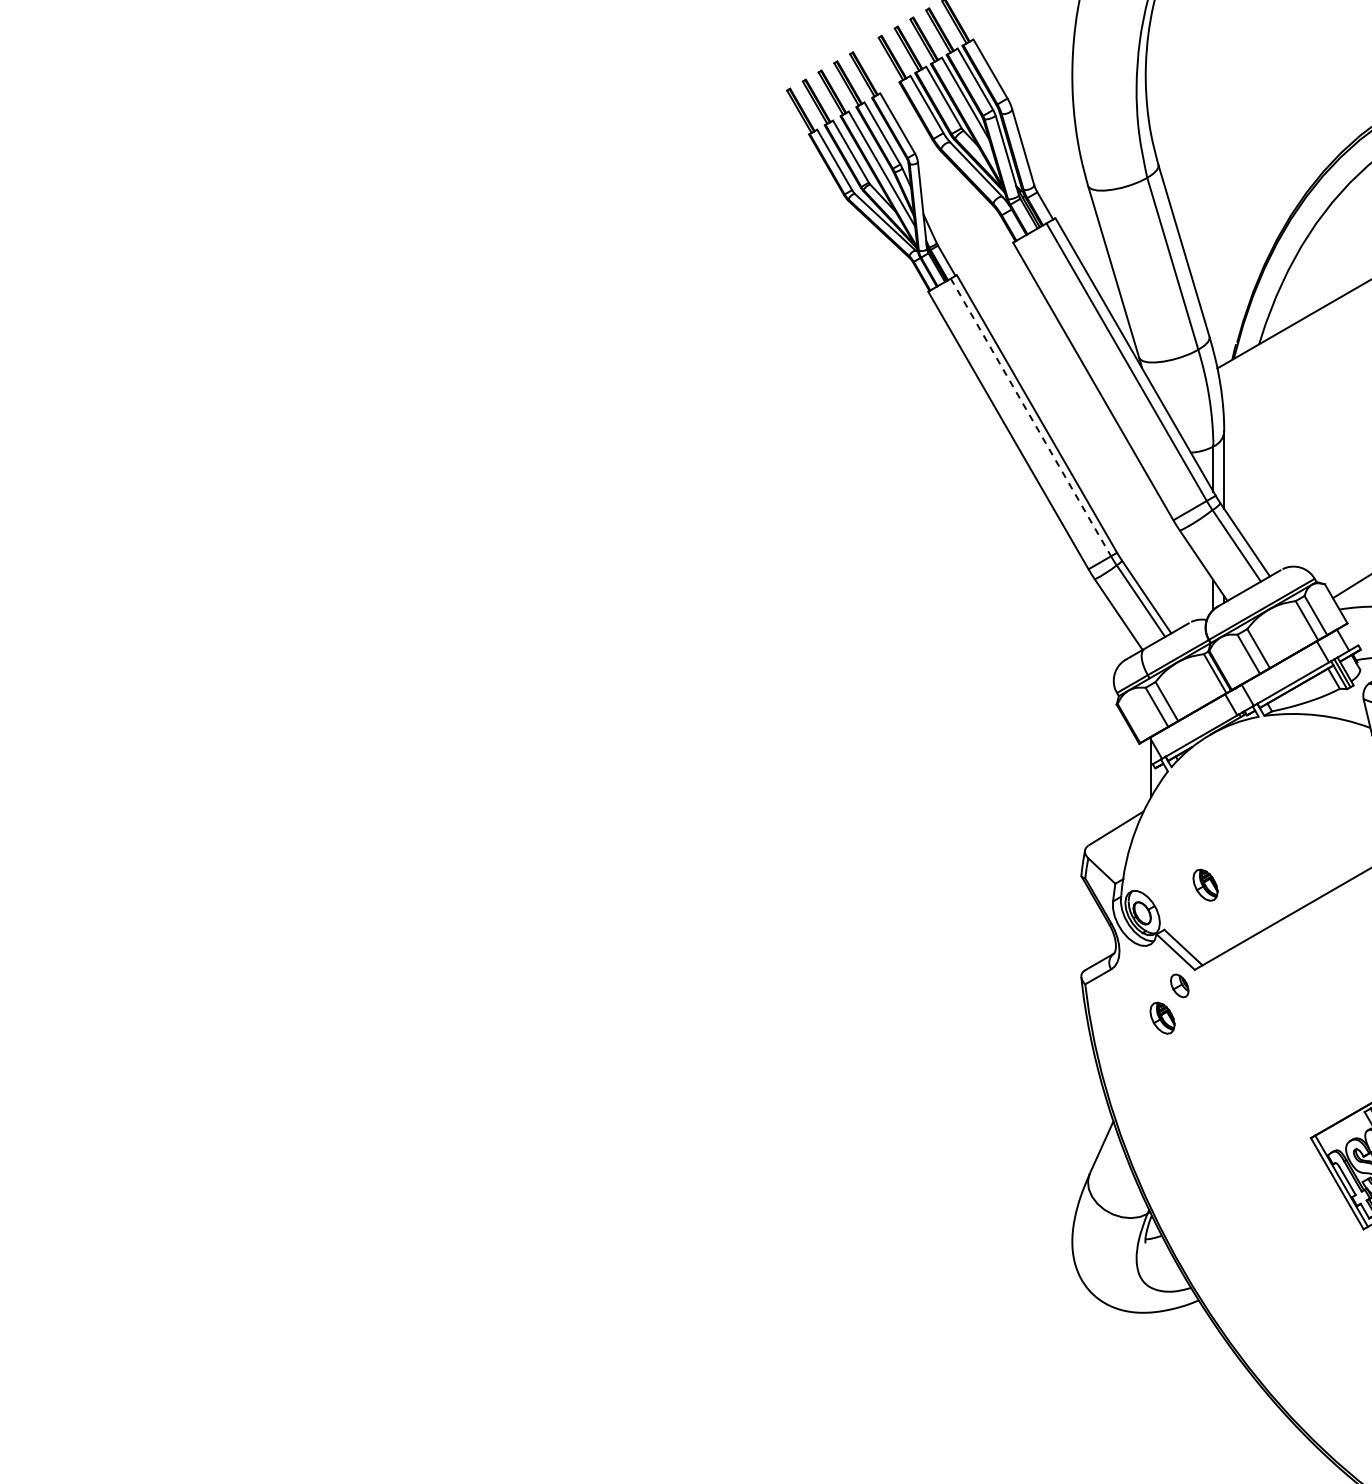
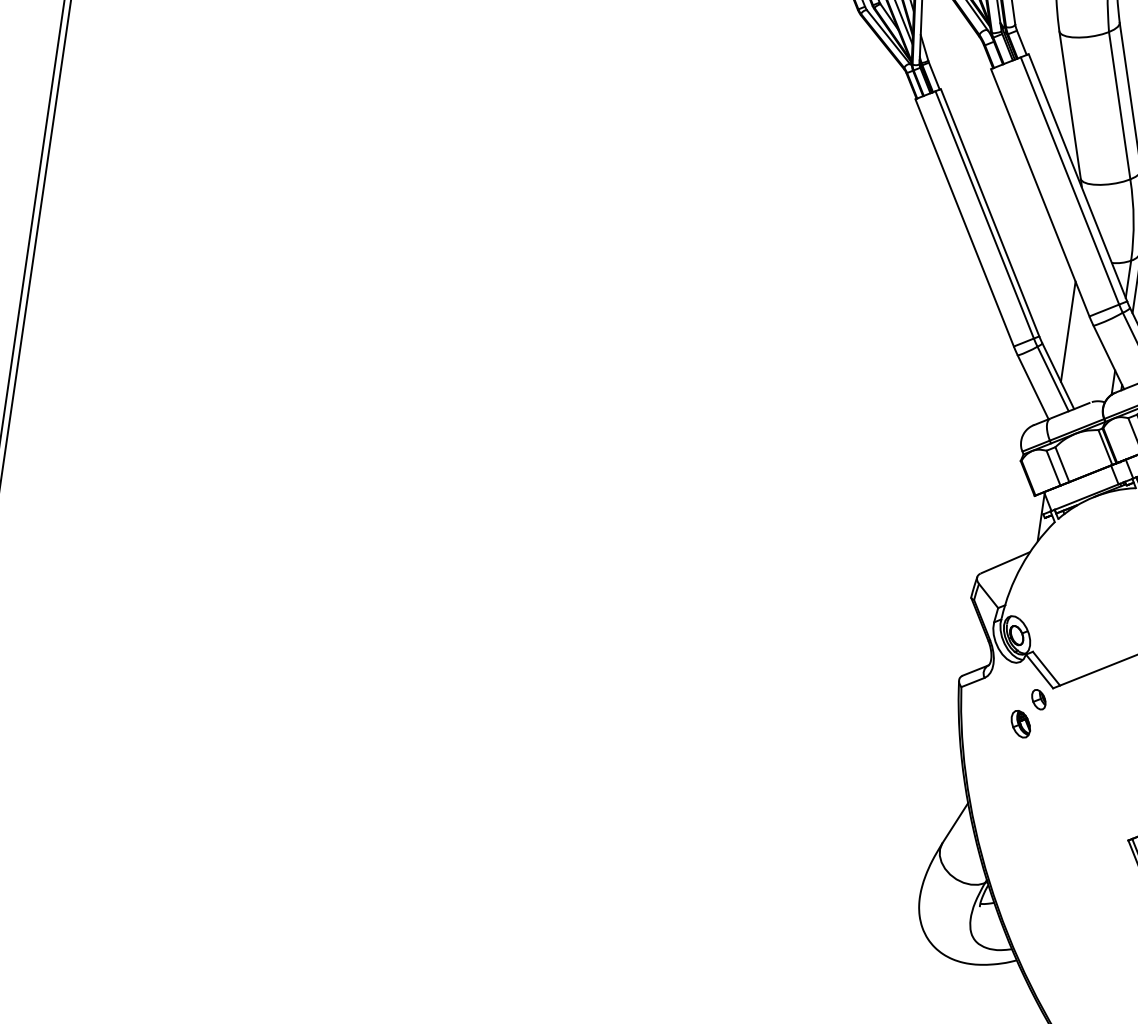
line: (1031, 417) -> (985, 215), dashed -> solid
line: (1150, 542) -> (1067, 331), added
part: (1205, 884) -> (1072, 619), removed

